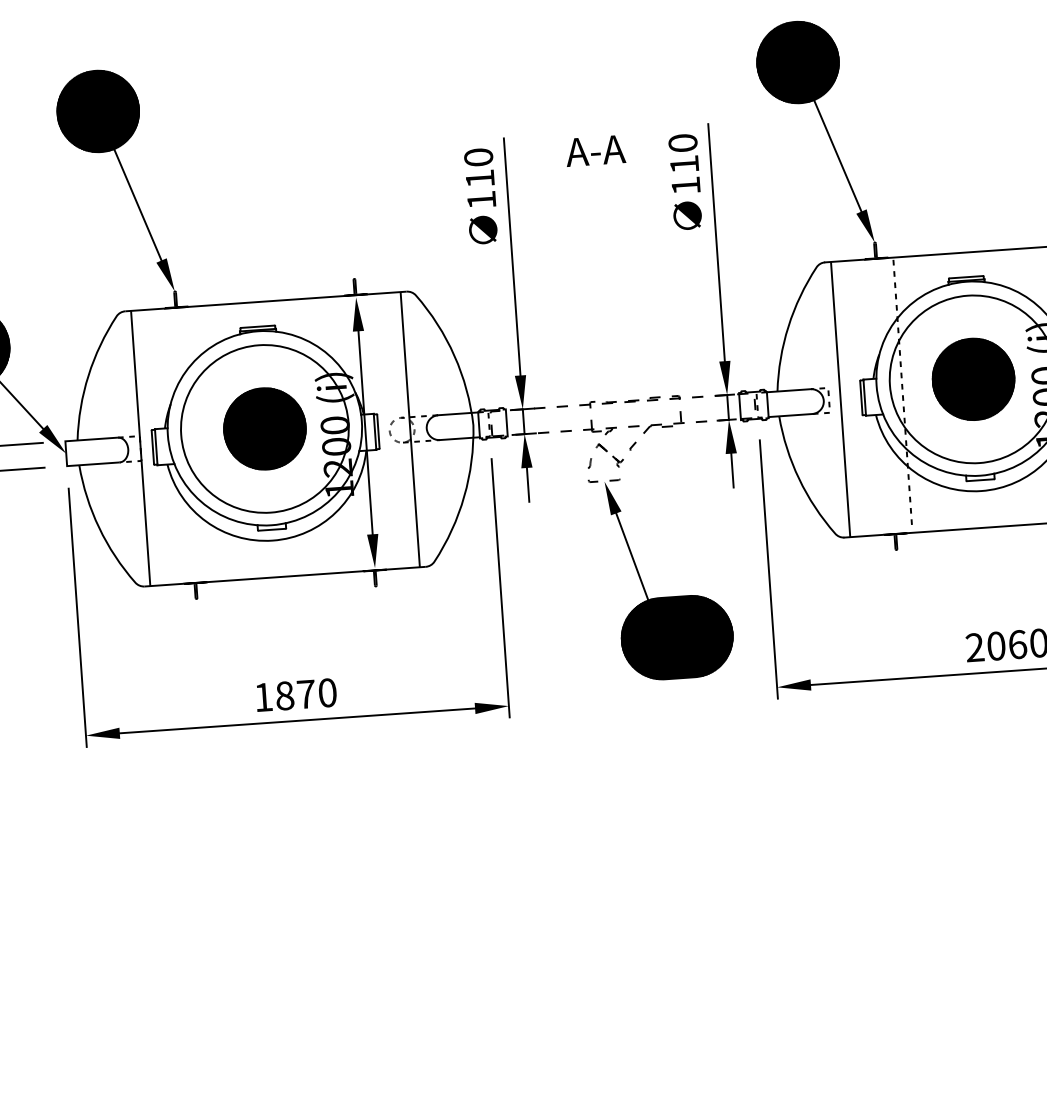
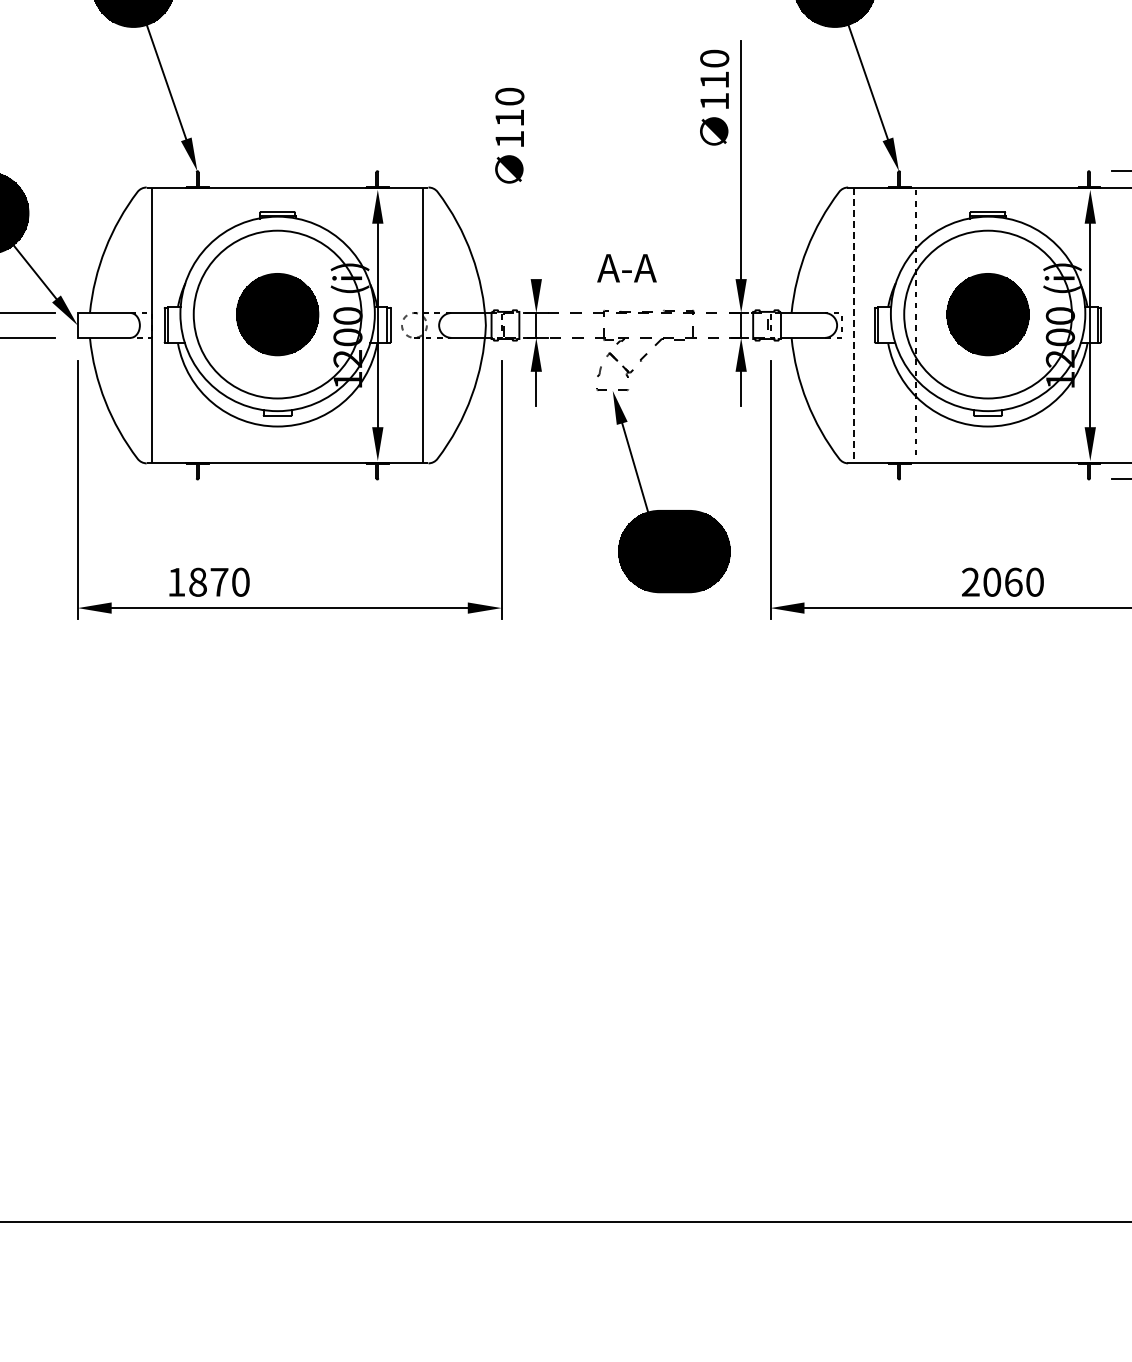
text: (595, 151) -> (626, 268), moved
text: (481, 196) -> (509, 135), moved
line: (512, 257) -> (536, 160), removed
line: (841, 399) -> (854, 325), solid -> dashed
text: (296, 694) -> (209, 581), moved

